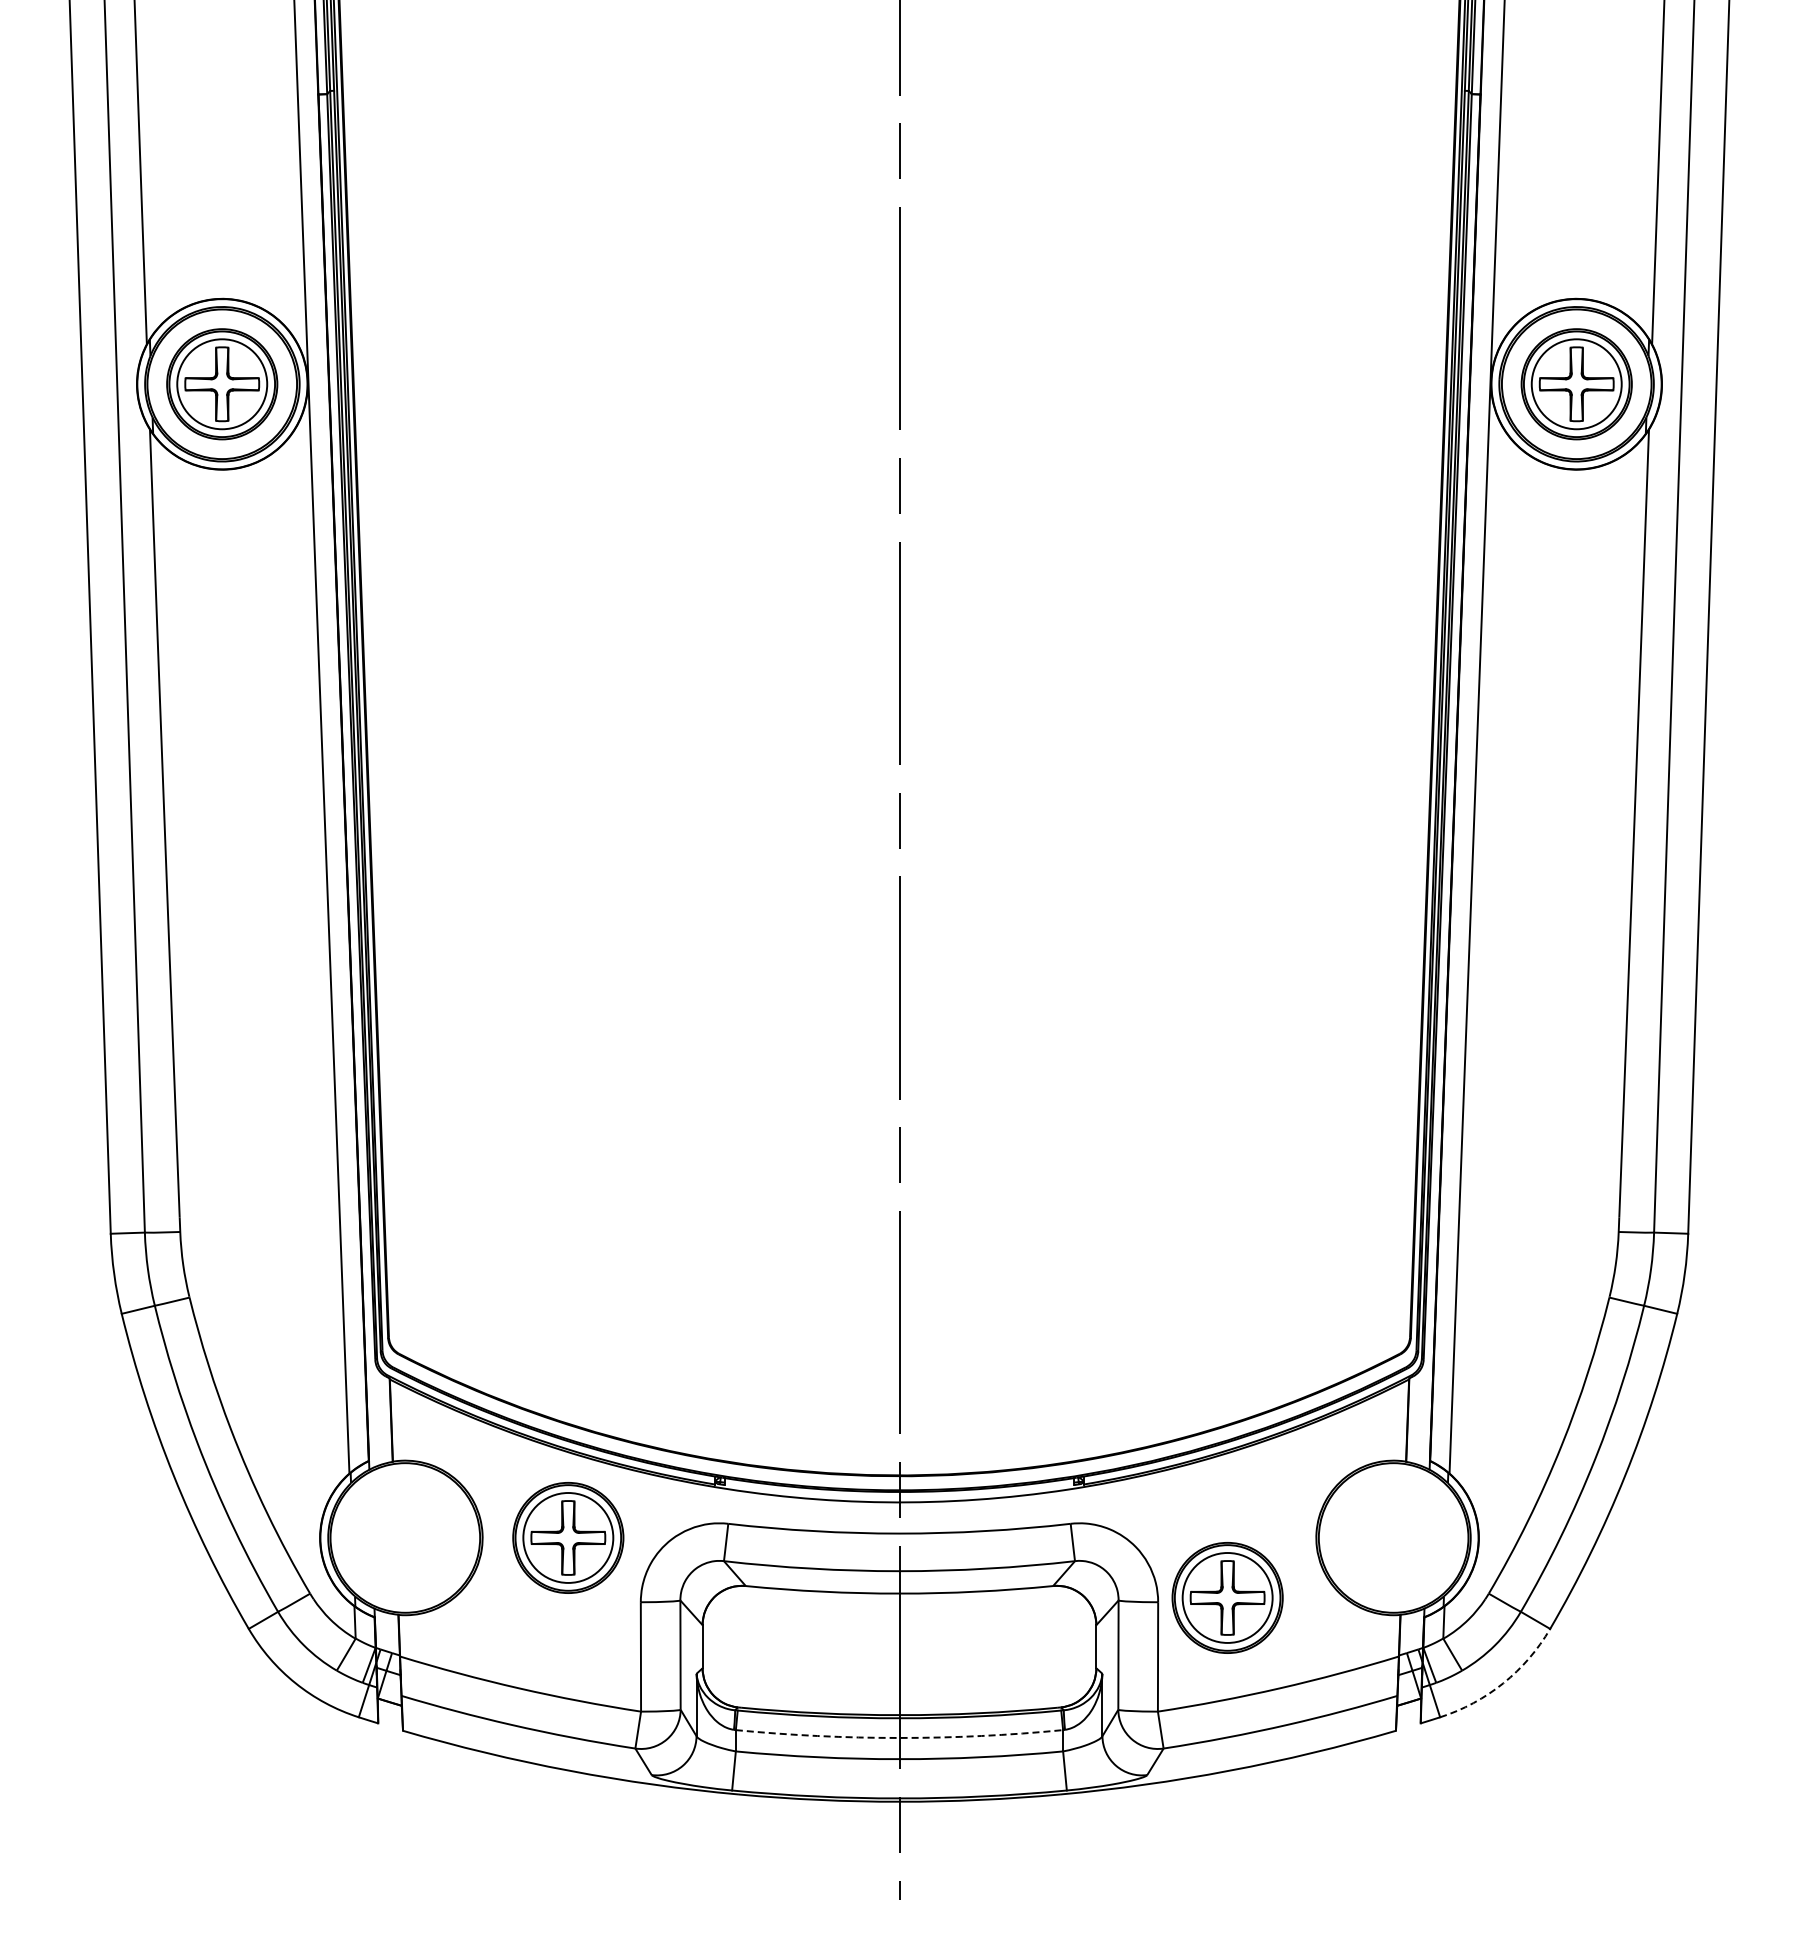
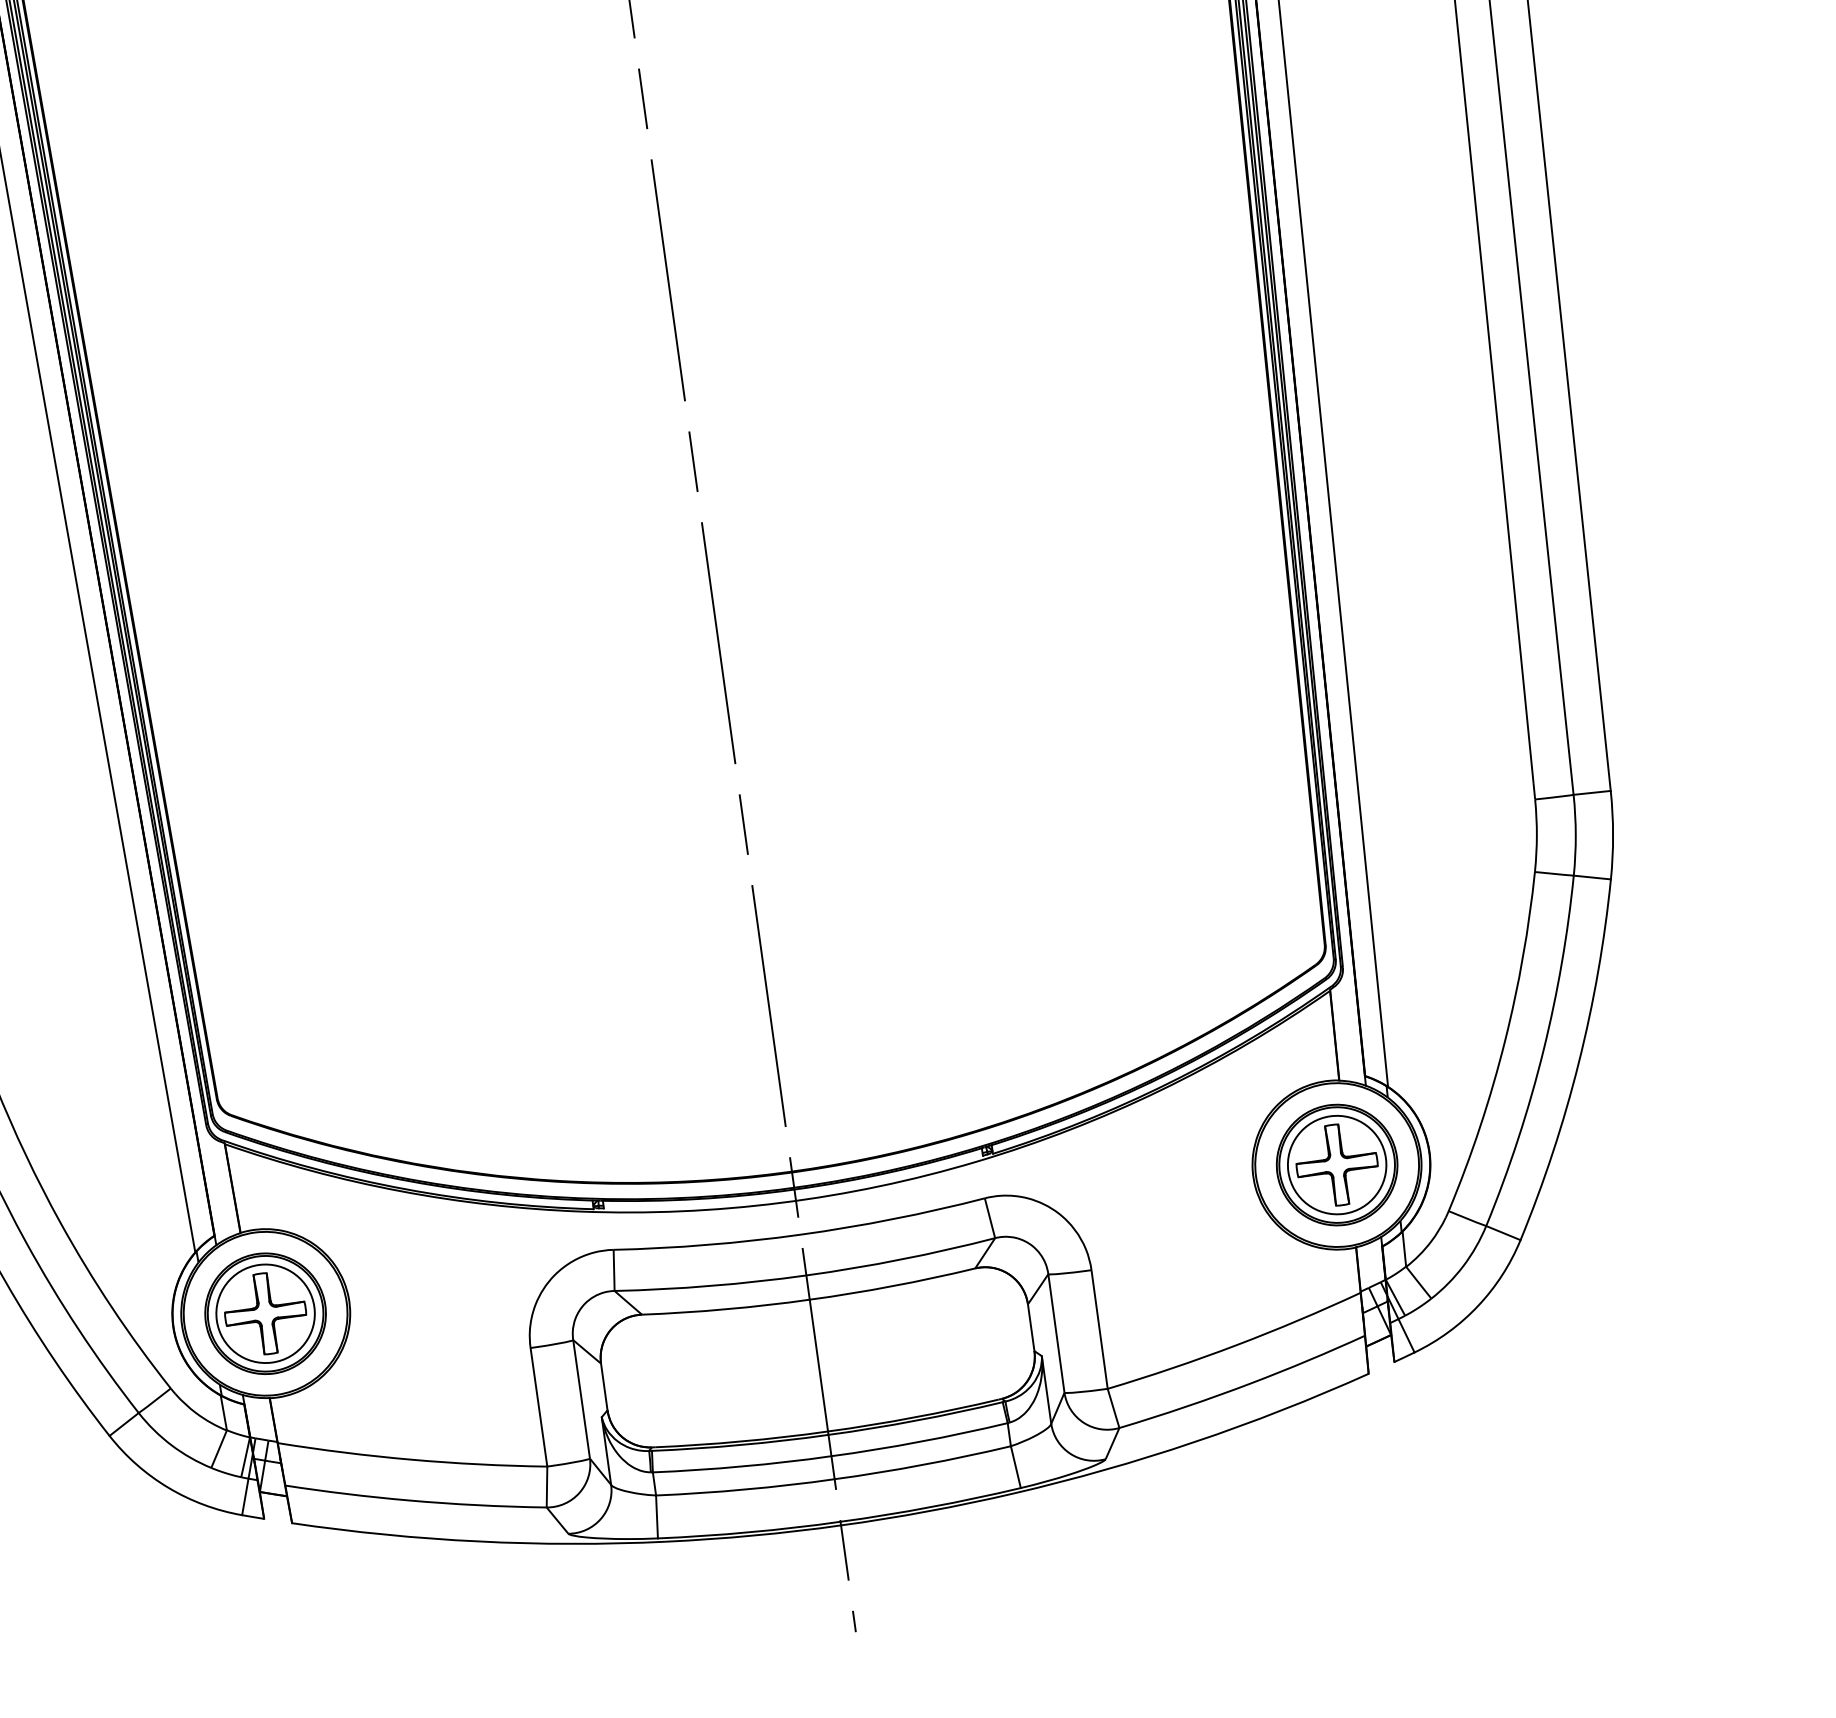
part: (568, 1537) -> (265, 1313), moved
part: (1227, 1597) -> (1336, 1164), moved
arc: (1503, 1683) -> (1478, 1306), dashed -> solid
arc: (899, 1737) -> (831, 1455), dashed -> solid

